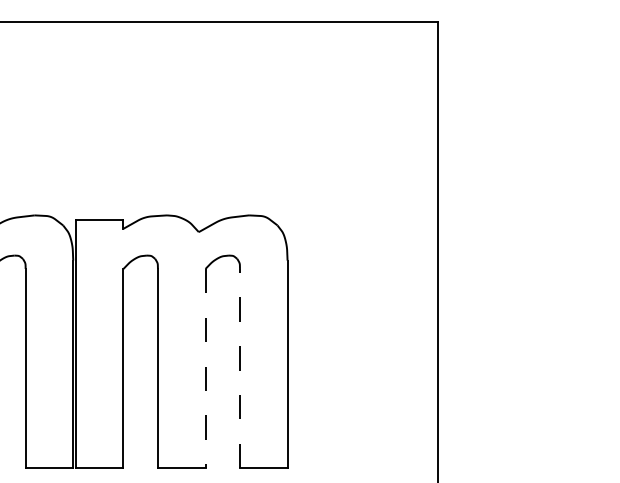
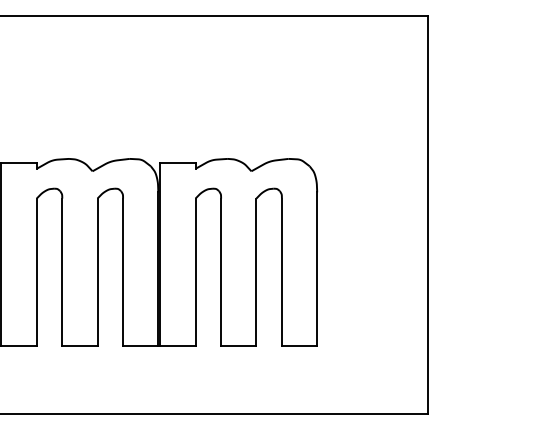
line: (205, 368) -> (256, 272), dashed -> solid
line: (239, 368) -> (281, 272), dashed -> solid

